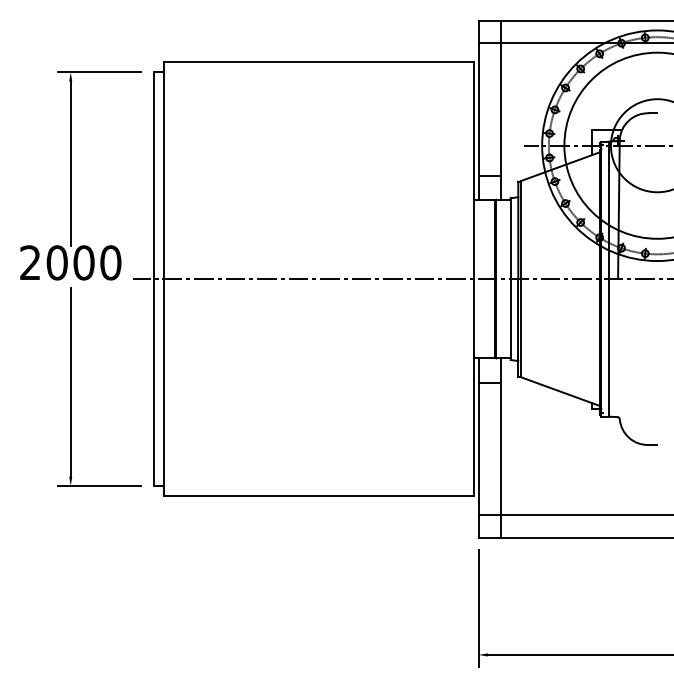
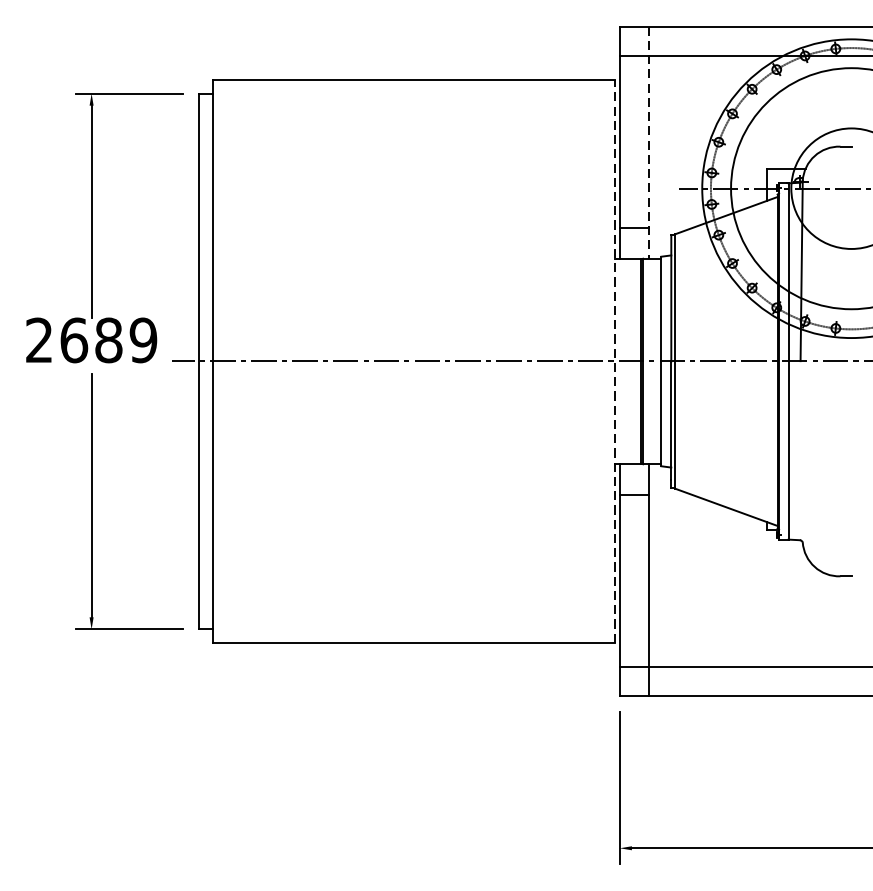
line: (501, 110) -> (649, 143), solid -> dashed
text: (83, 262) -> (108, 339), 2000 -> 2689
line: (474, 278) -> (614, 360), solid -> dashed

